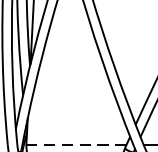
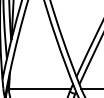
line: (75, 145) -> (39, 89), dashed -> solid

